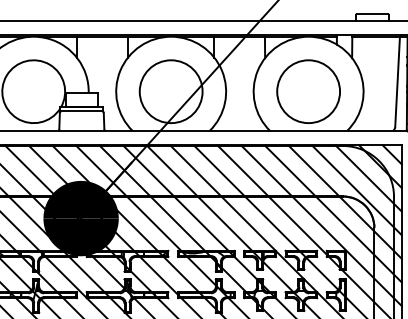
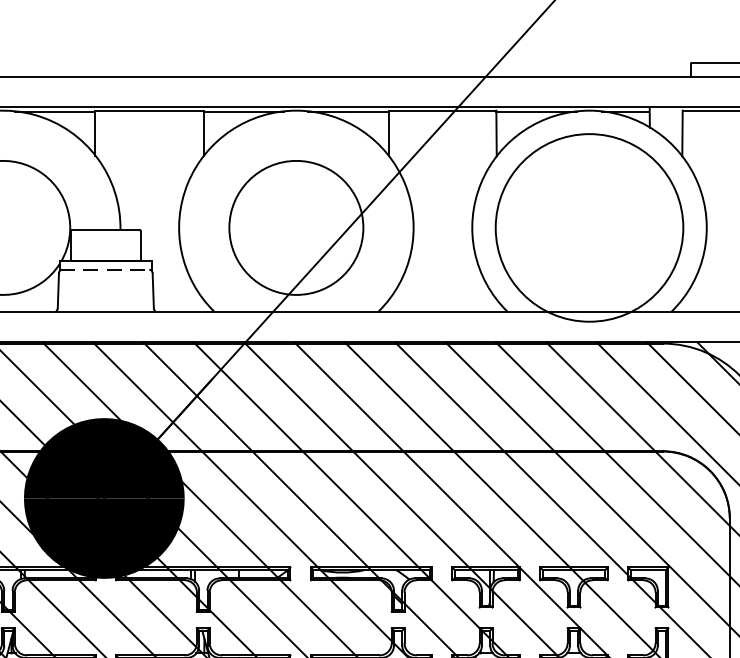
circle: (308, 91) -> (589, 227), size x1.4
line: (81, 111) -> (105, 270), solid -> dashed

